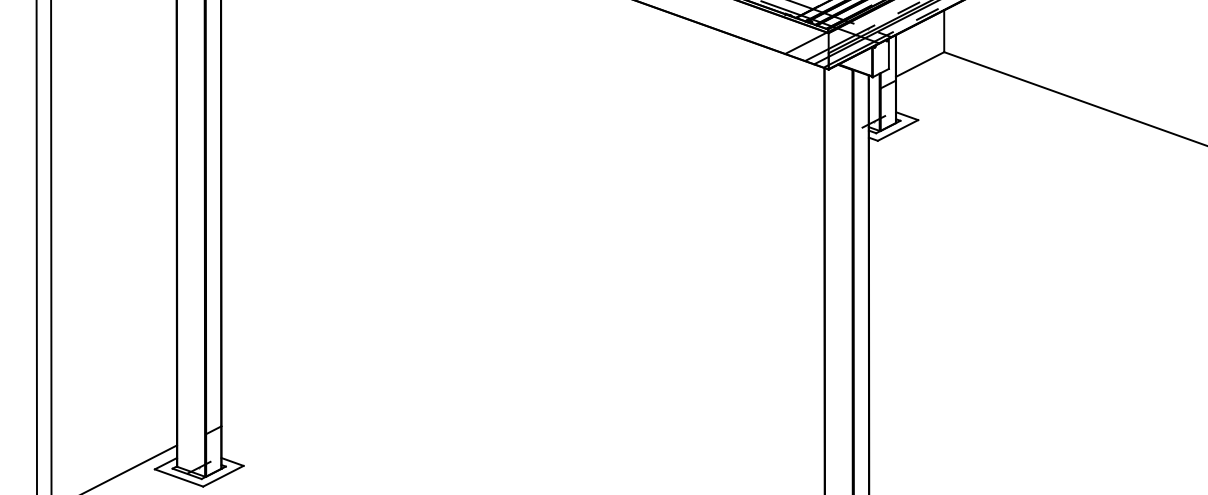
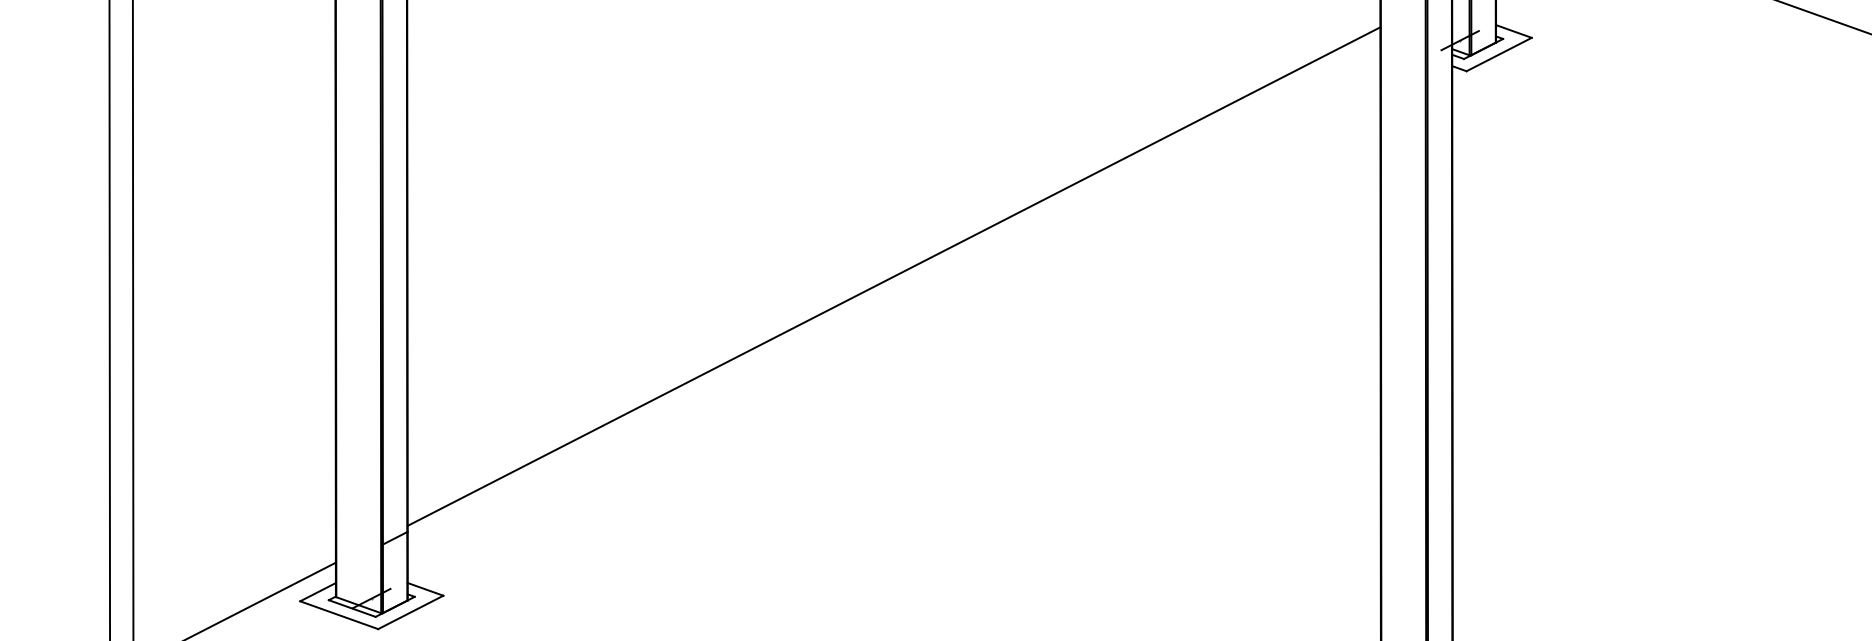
line: (522, 267) -> (893, 275), added

